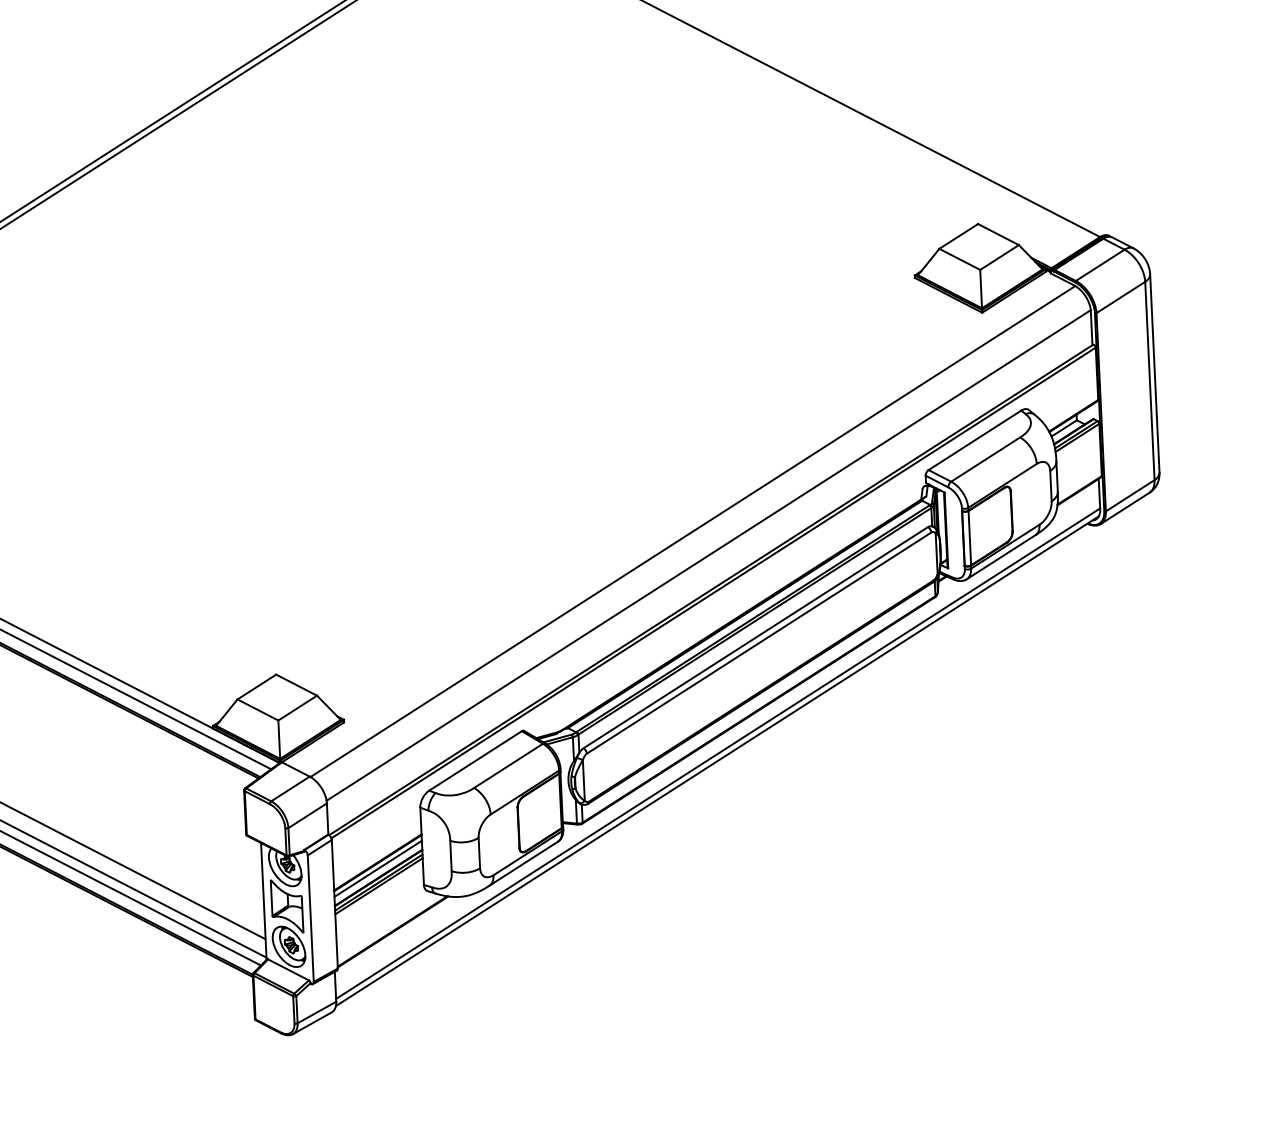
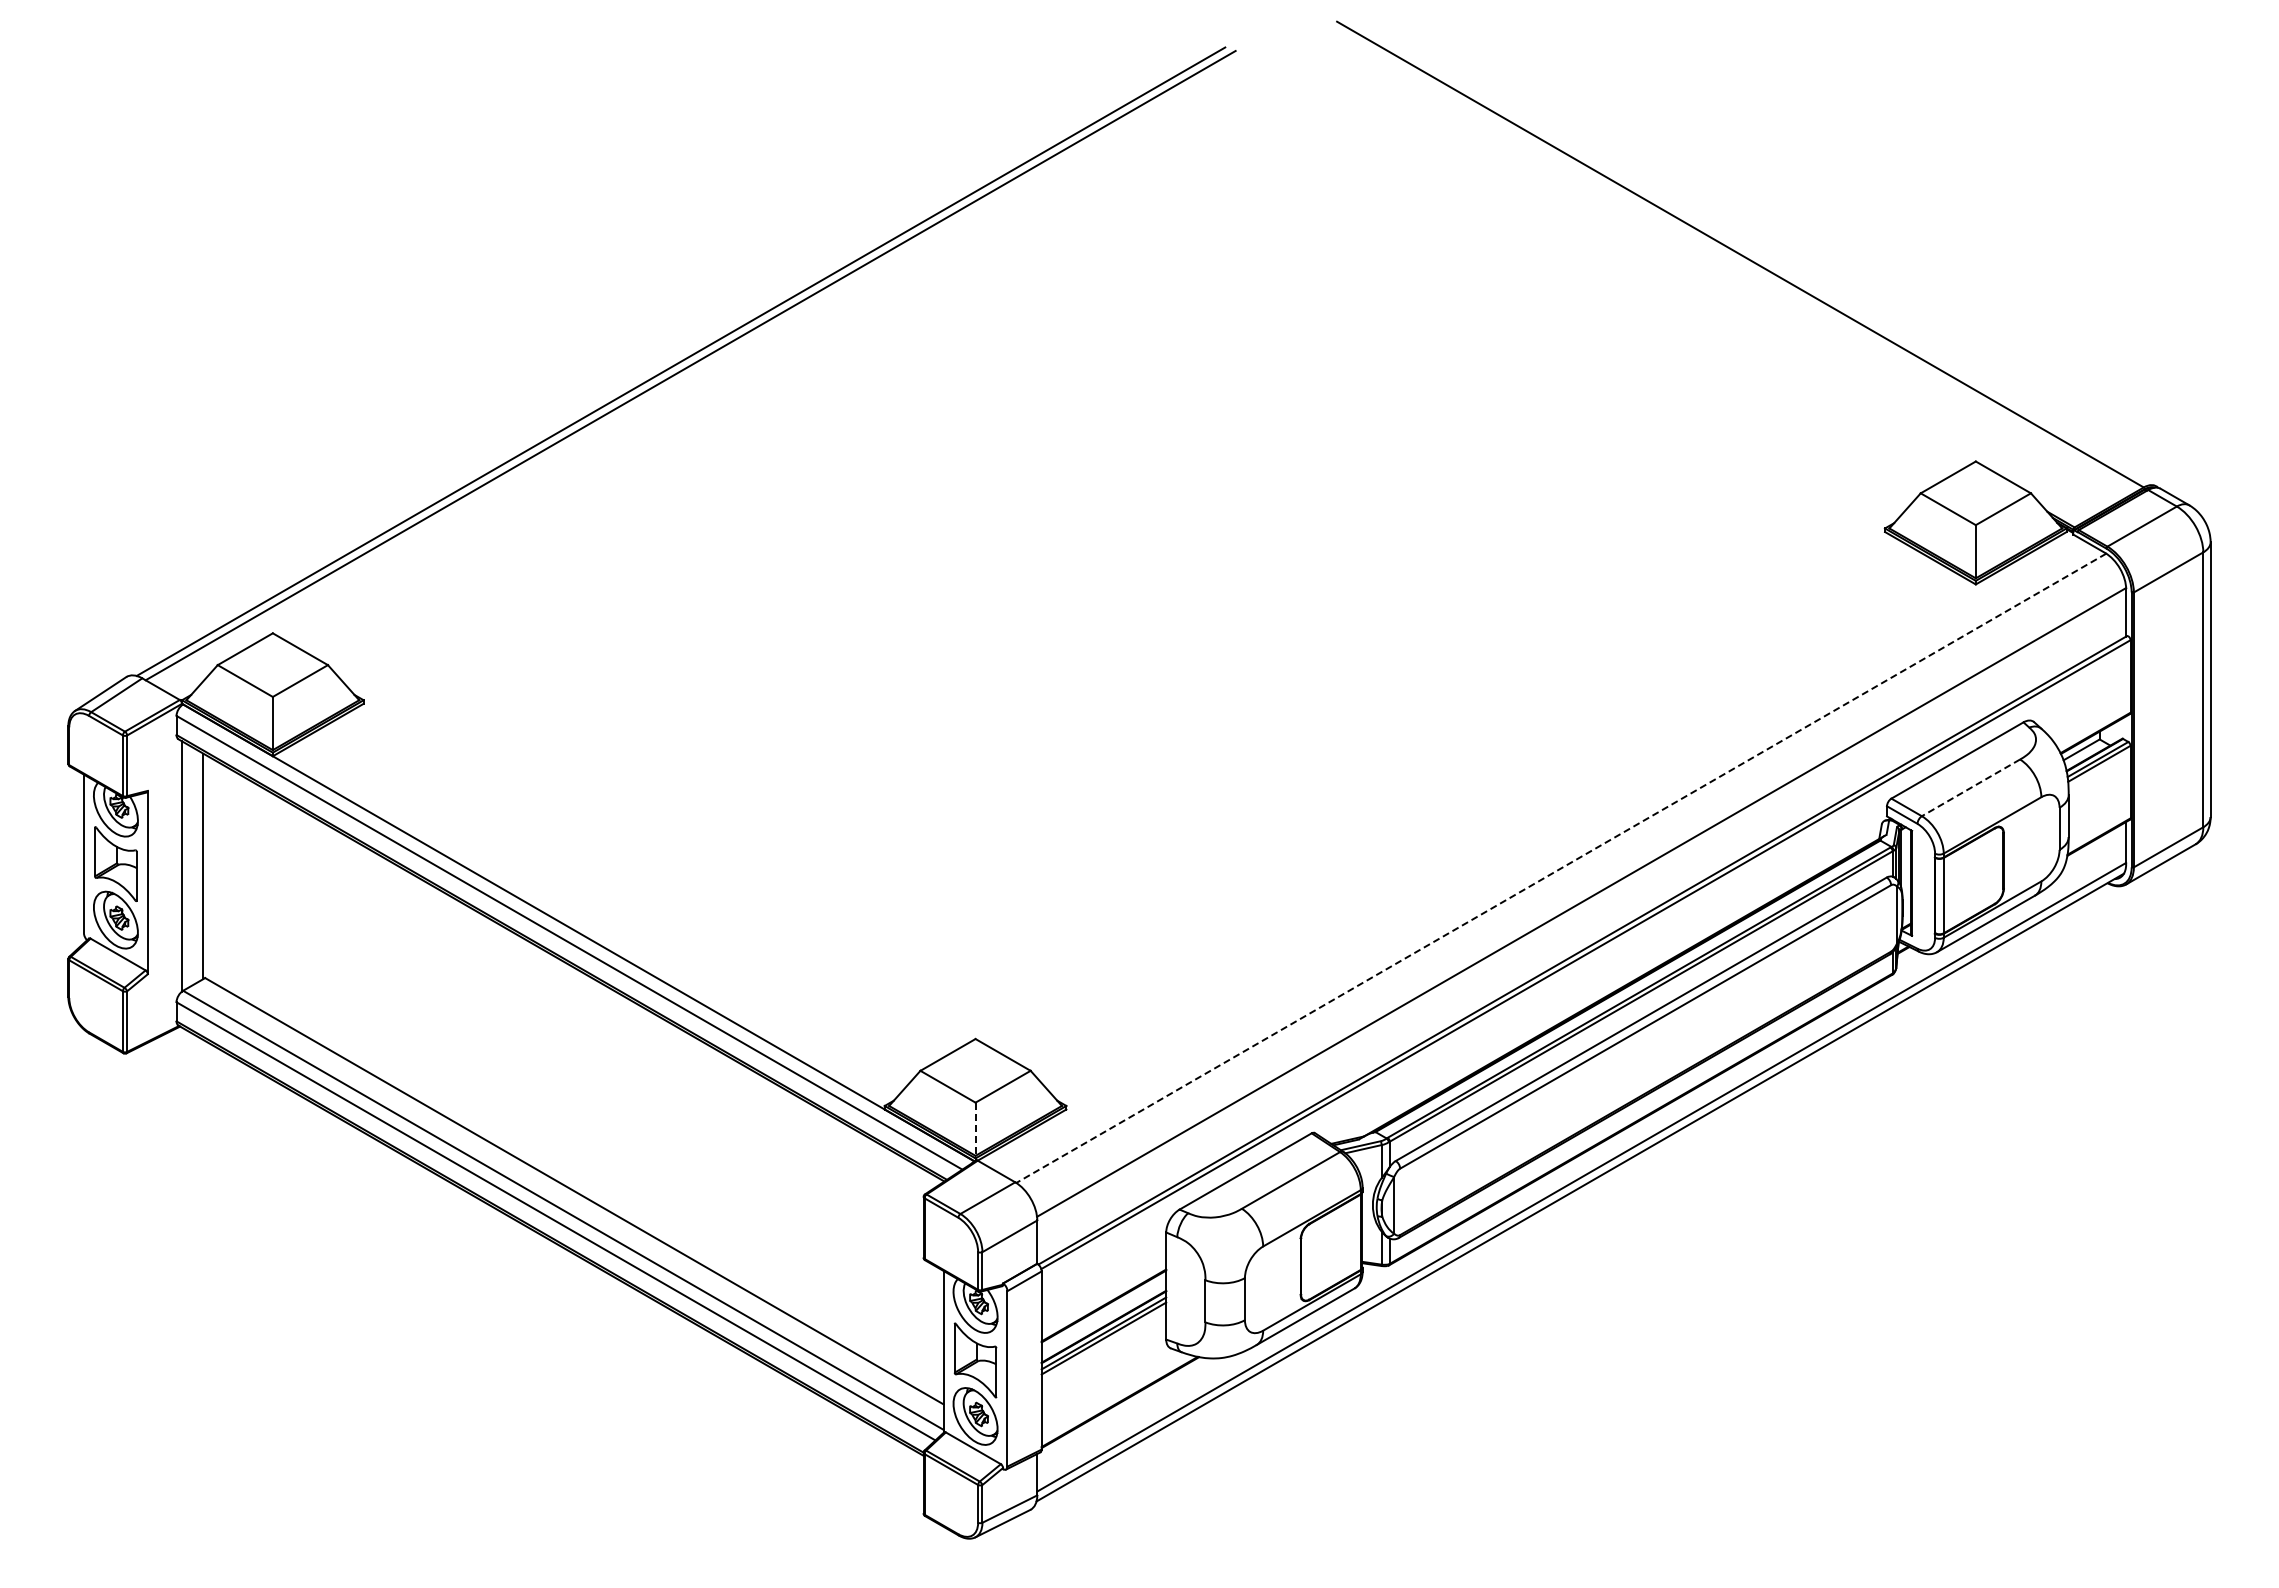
line: (985, 459) -> (1970, 787), solid -> dashed
line: (692, 531) -> (1560, 868), solid -> dashed
line: (279, 739) -> (975, 1129), solid -> dashed
line: (377, 868) -> (1103, 1314), removed

